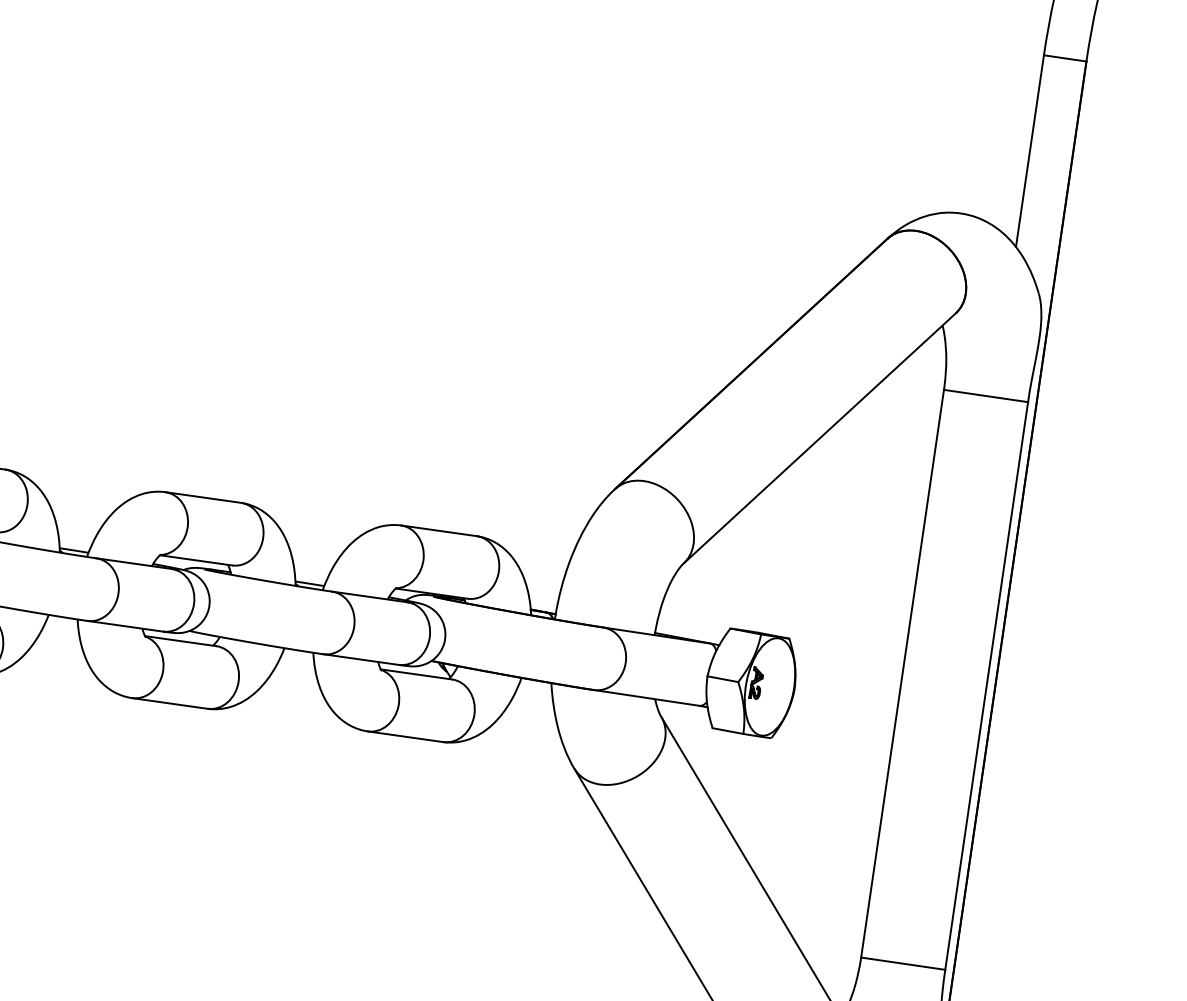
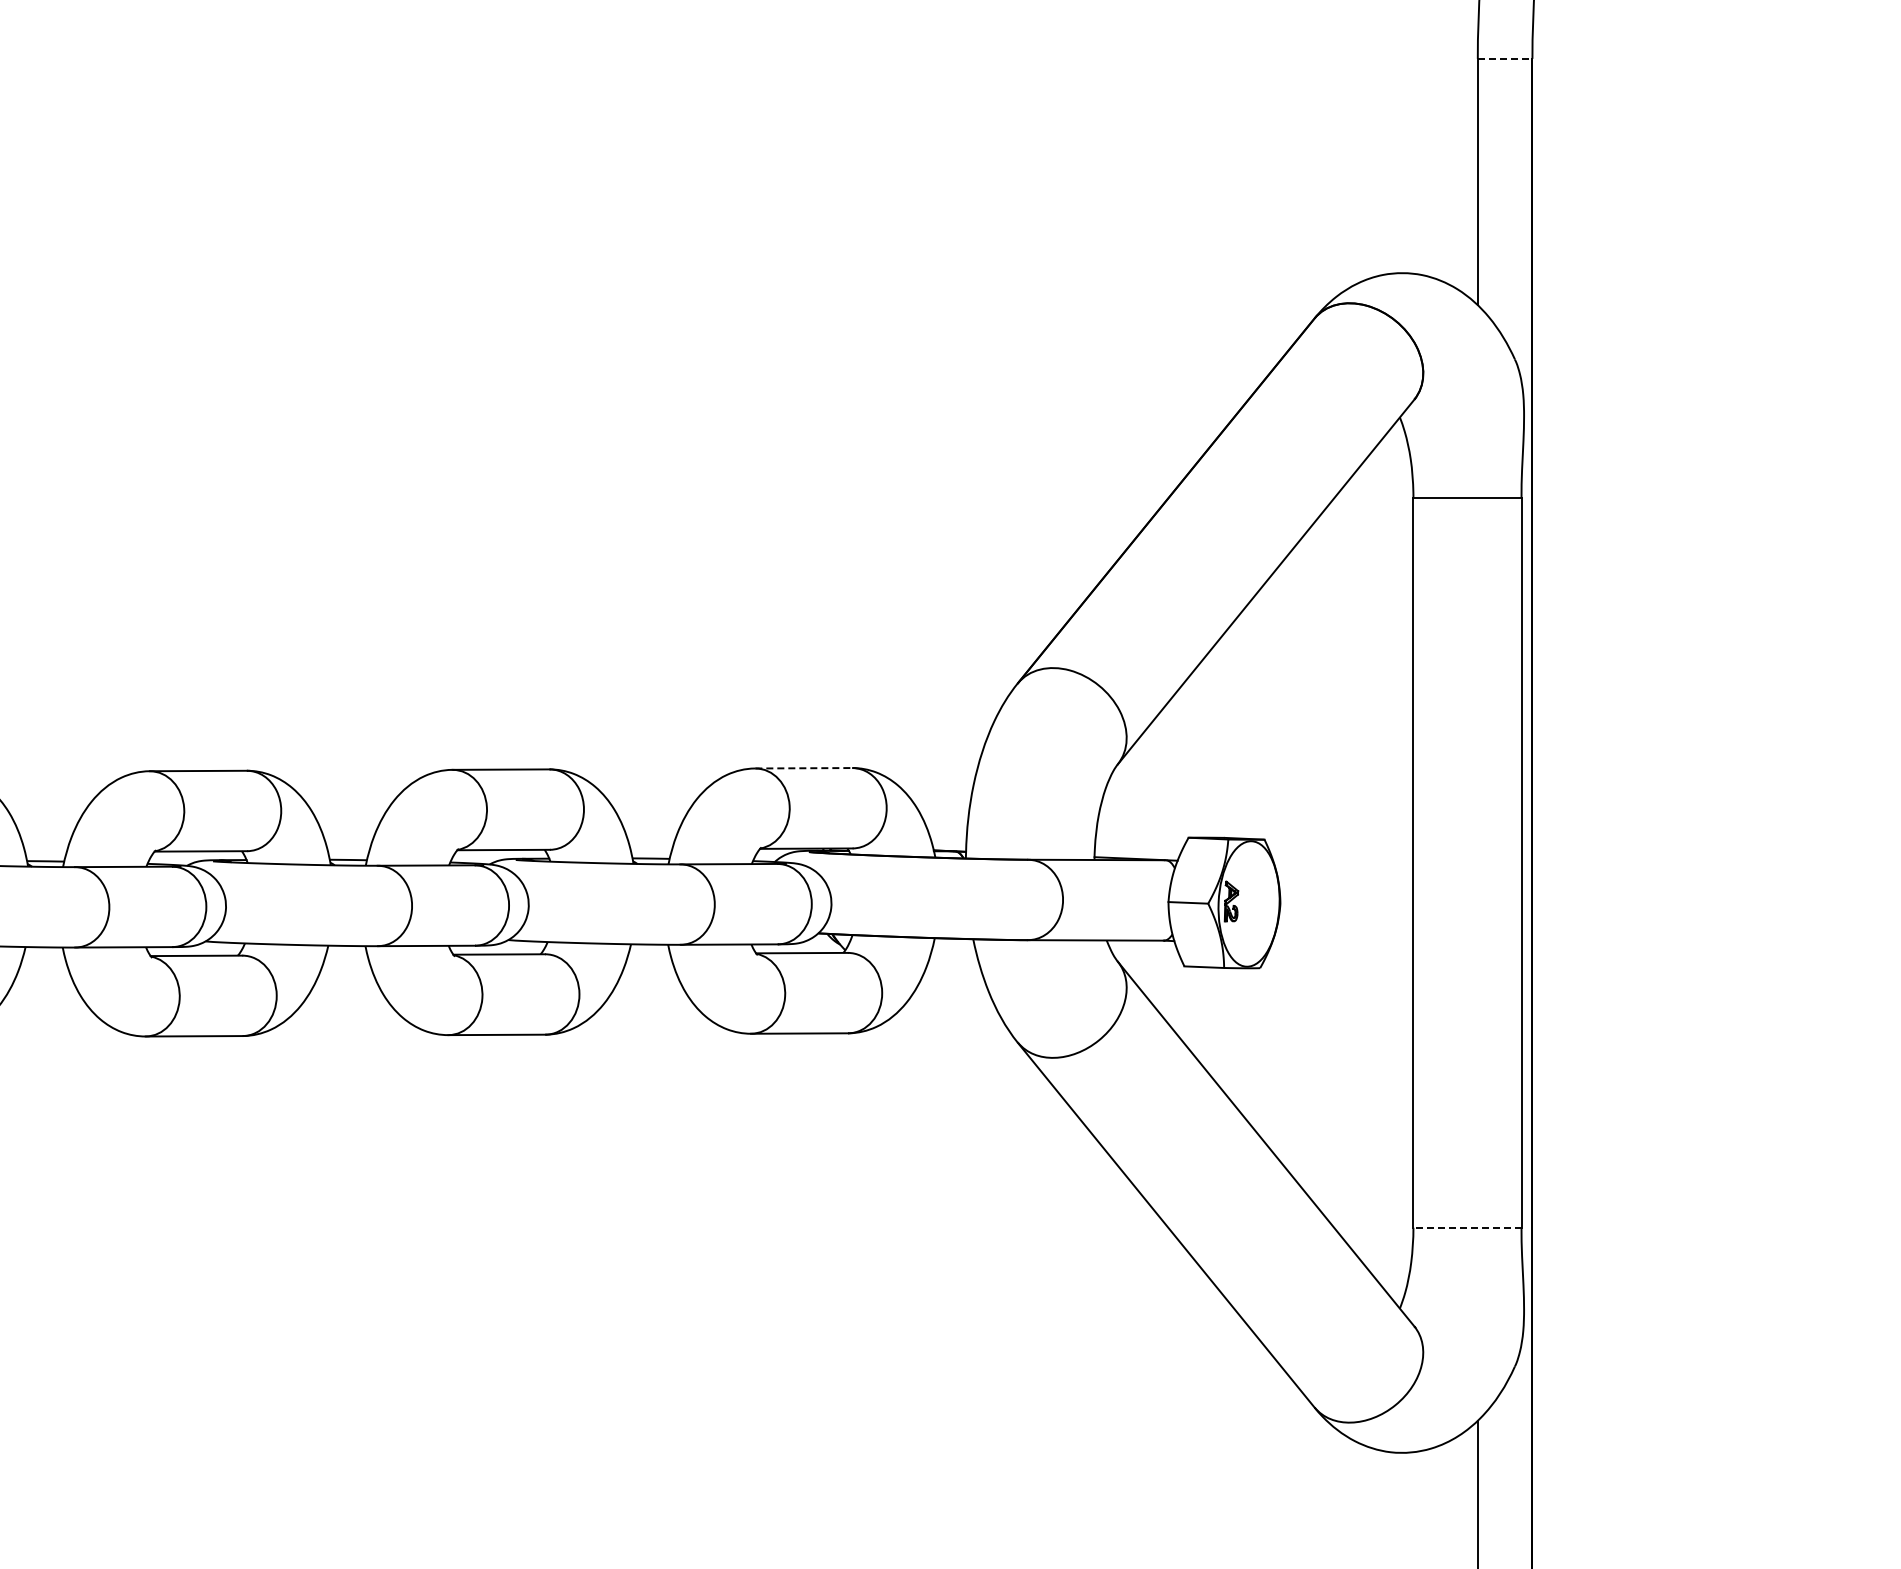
line: (1065, 58) -> (1505, 58), solid -> dashed
line: (439, 531) -> (804, 768), solid -> dashed
line: (902, 963) -> (1466, 1227), solid -> dashed

